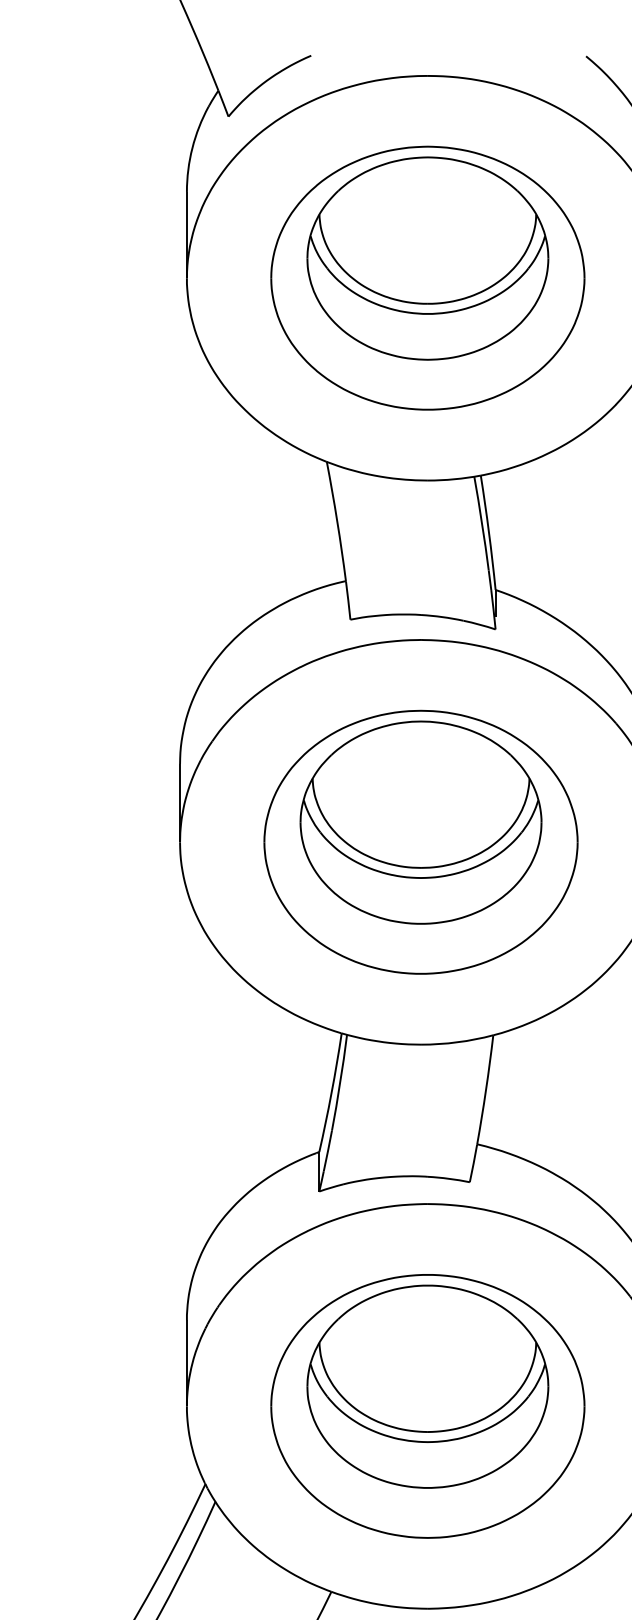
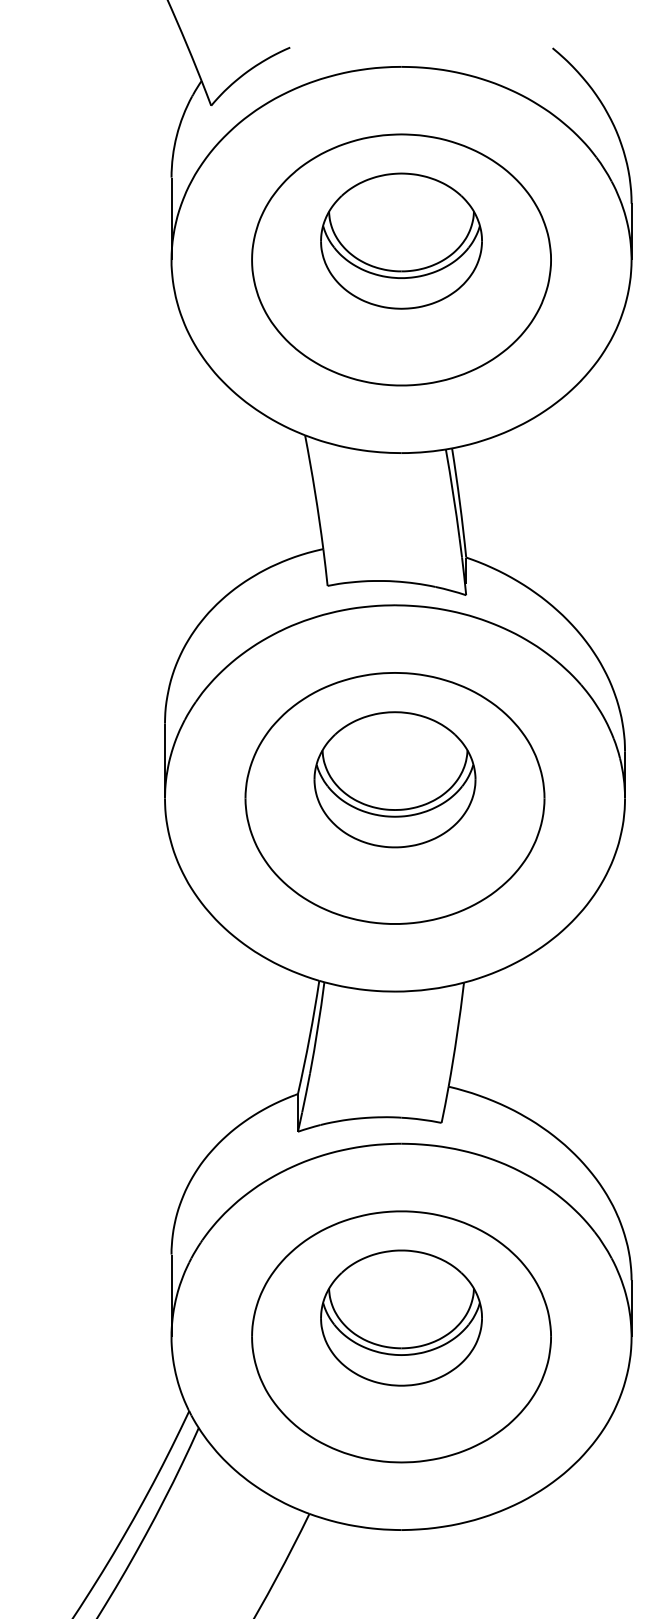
part: (427, 257) -> (401, 240), size x0.7
part: (420, 822) -> (394, 779), size x0.7
part: (427, 1386) -> (401, 1317), size x0.7

